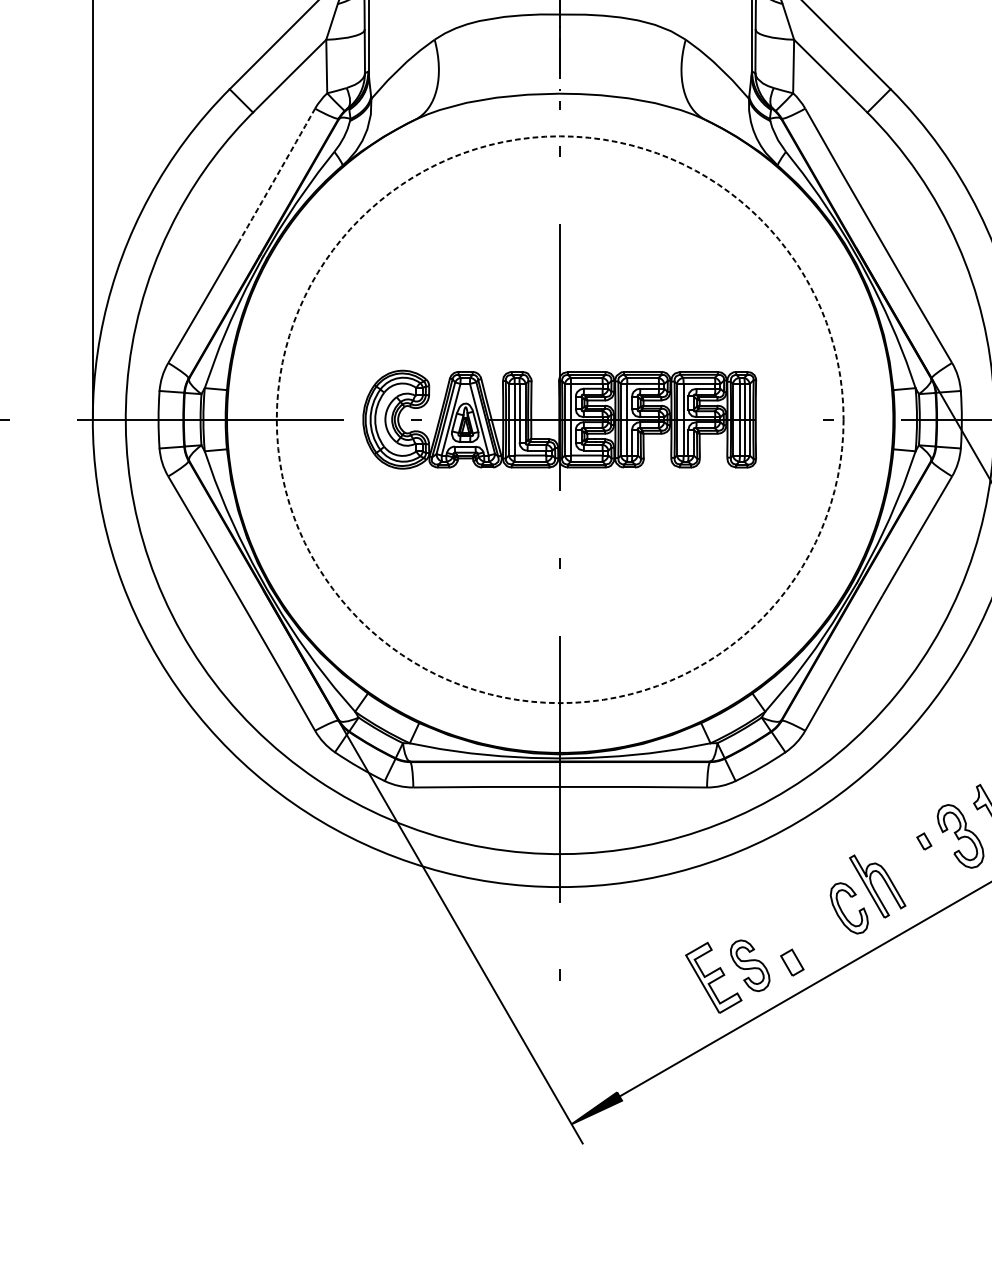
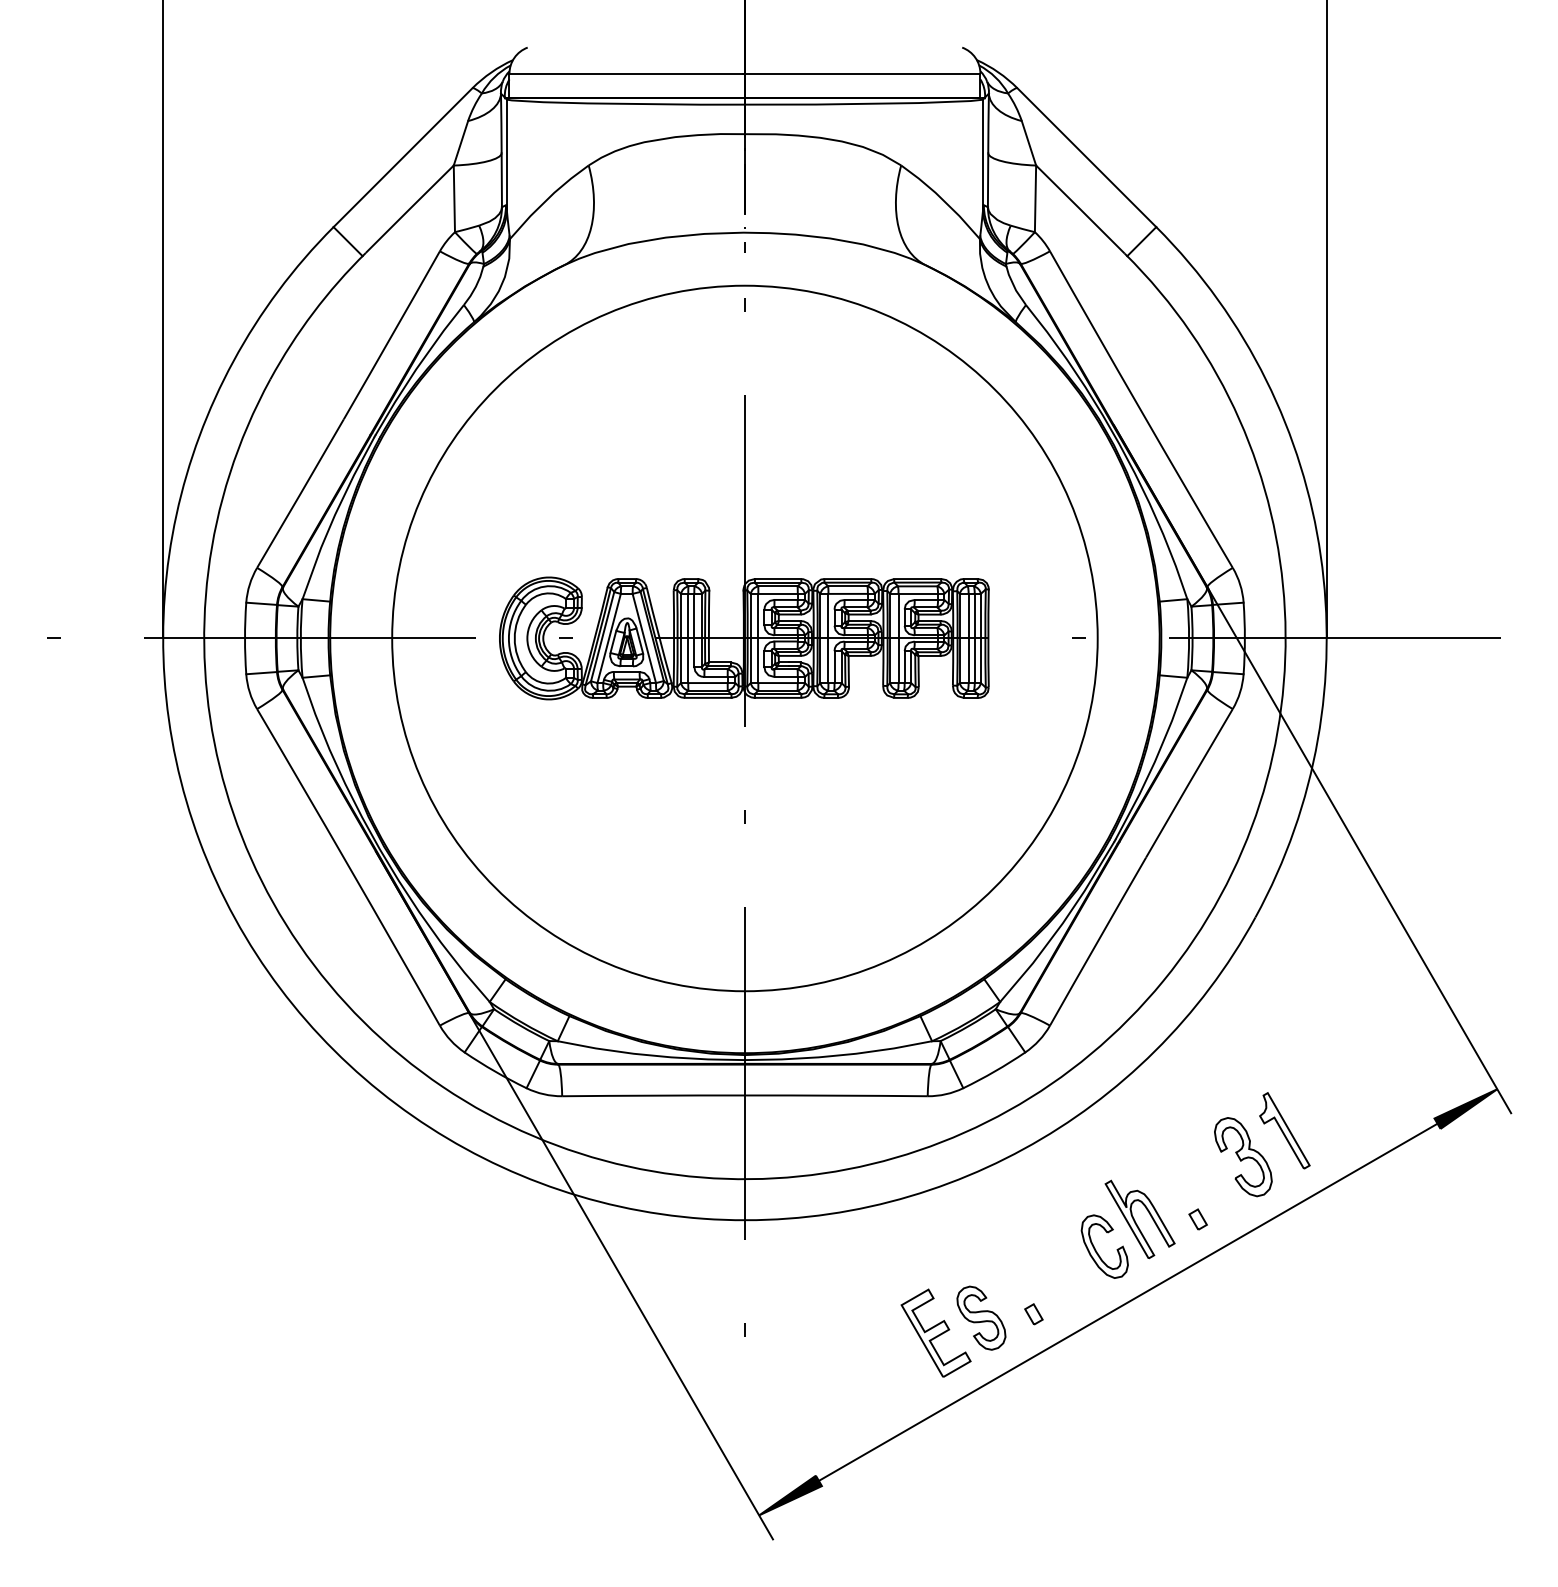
arc: (277, 176) -> (392, 335), dashed -> solid
circle: (559, 419) -> (744, 638), dashed -> solid
part: (923, 841) -> (1197, 1219), moved
part: (792, 962) -> (1033, 1314), size x0.62

